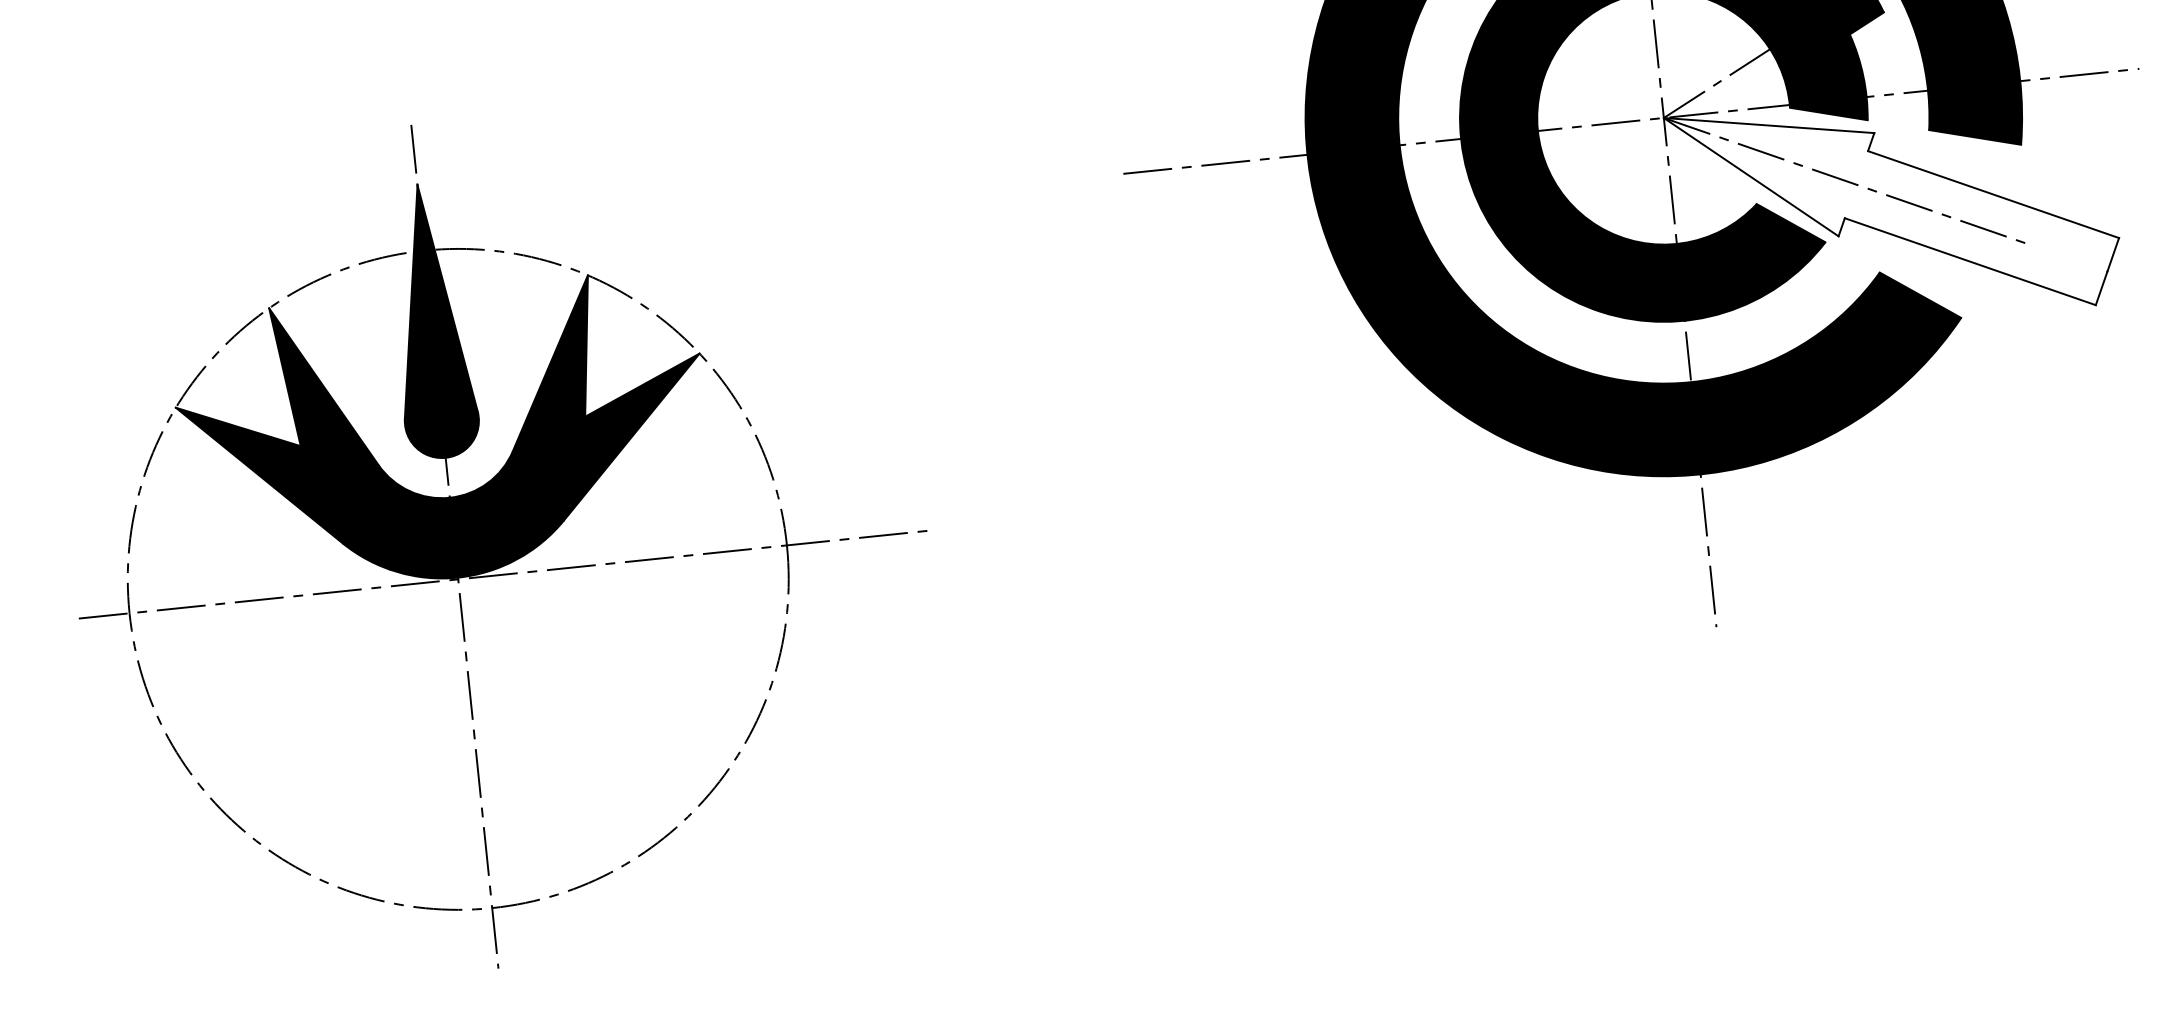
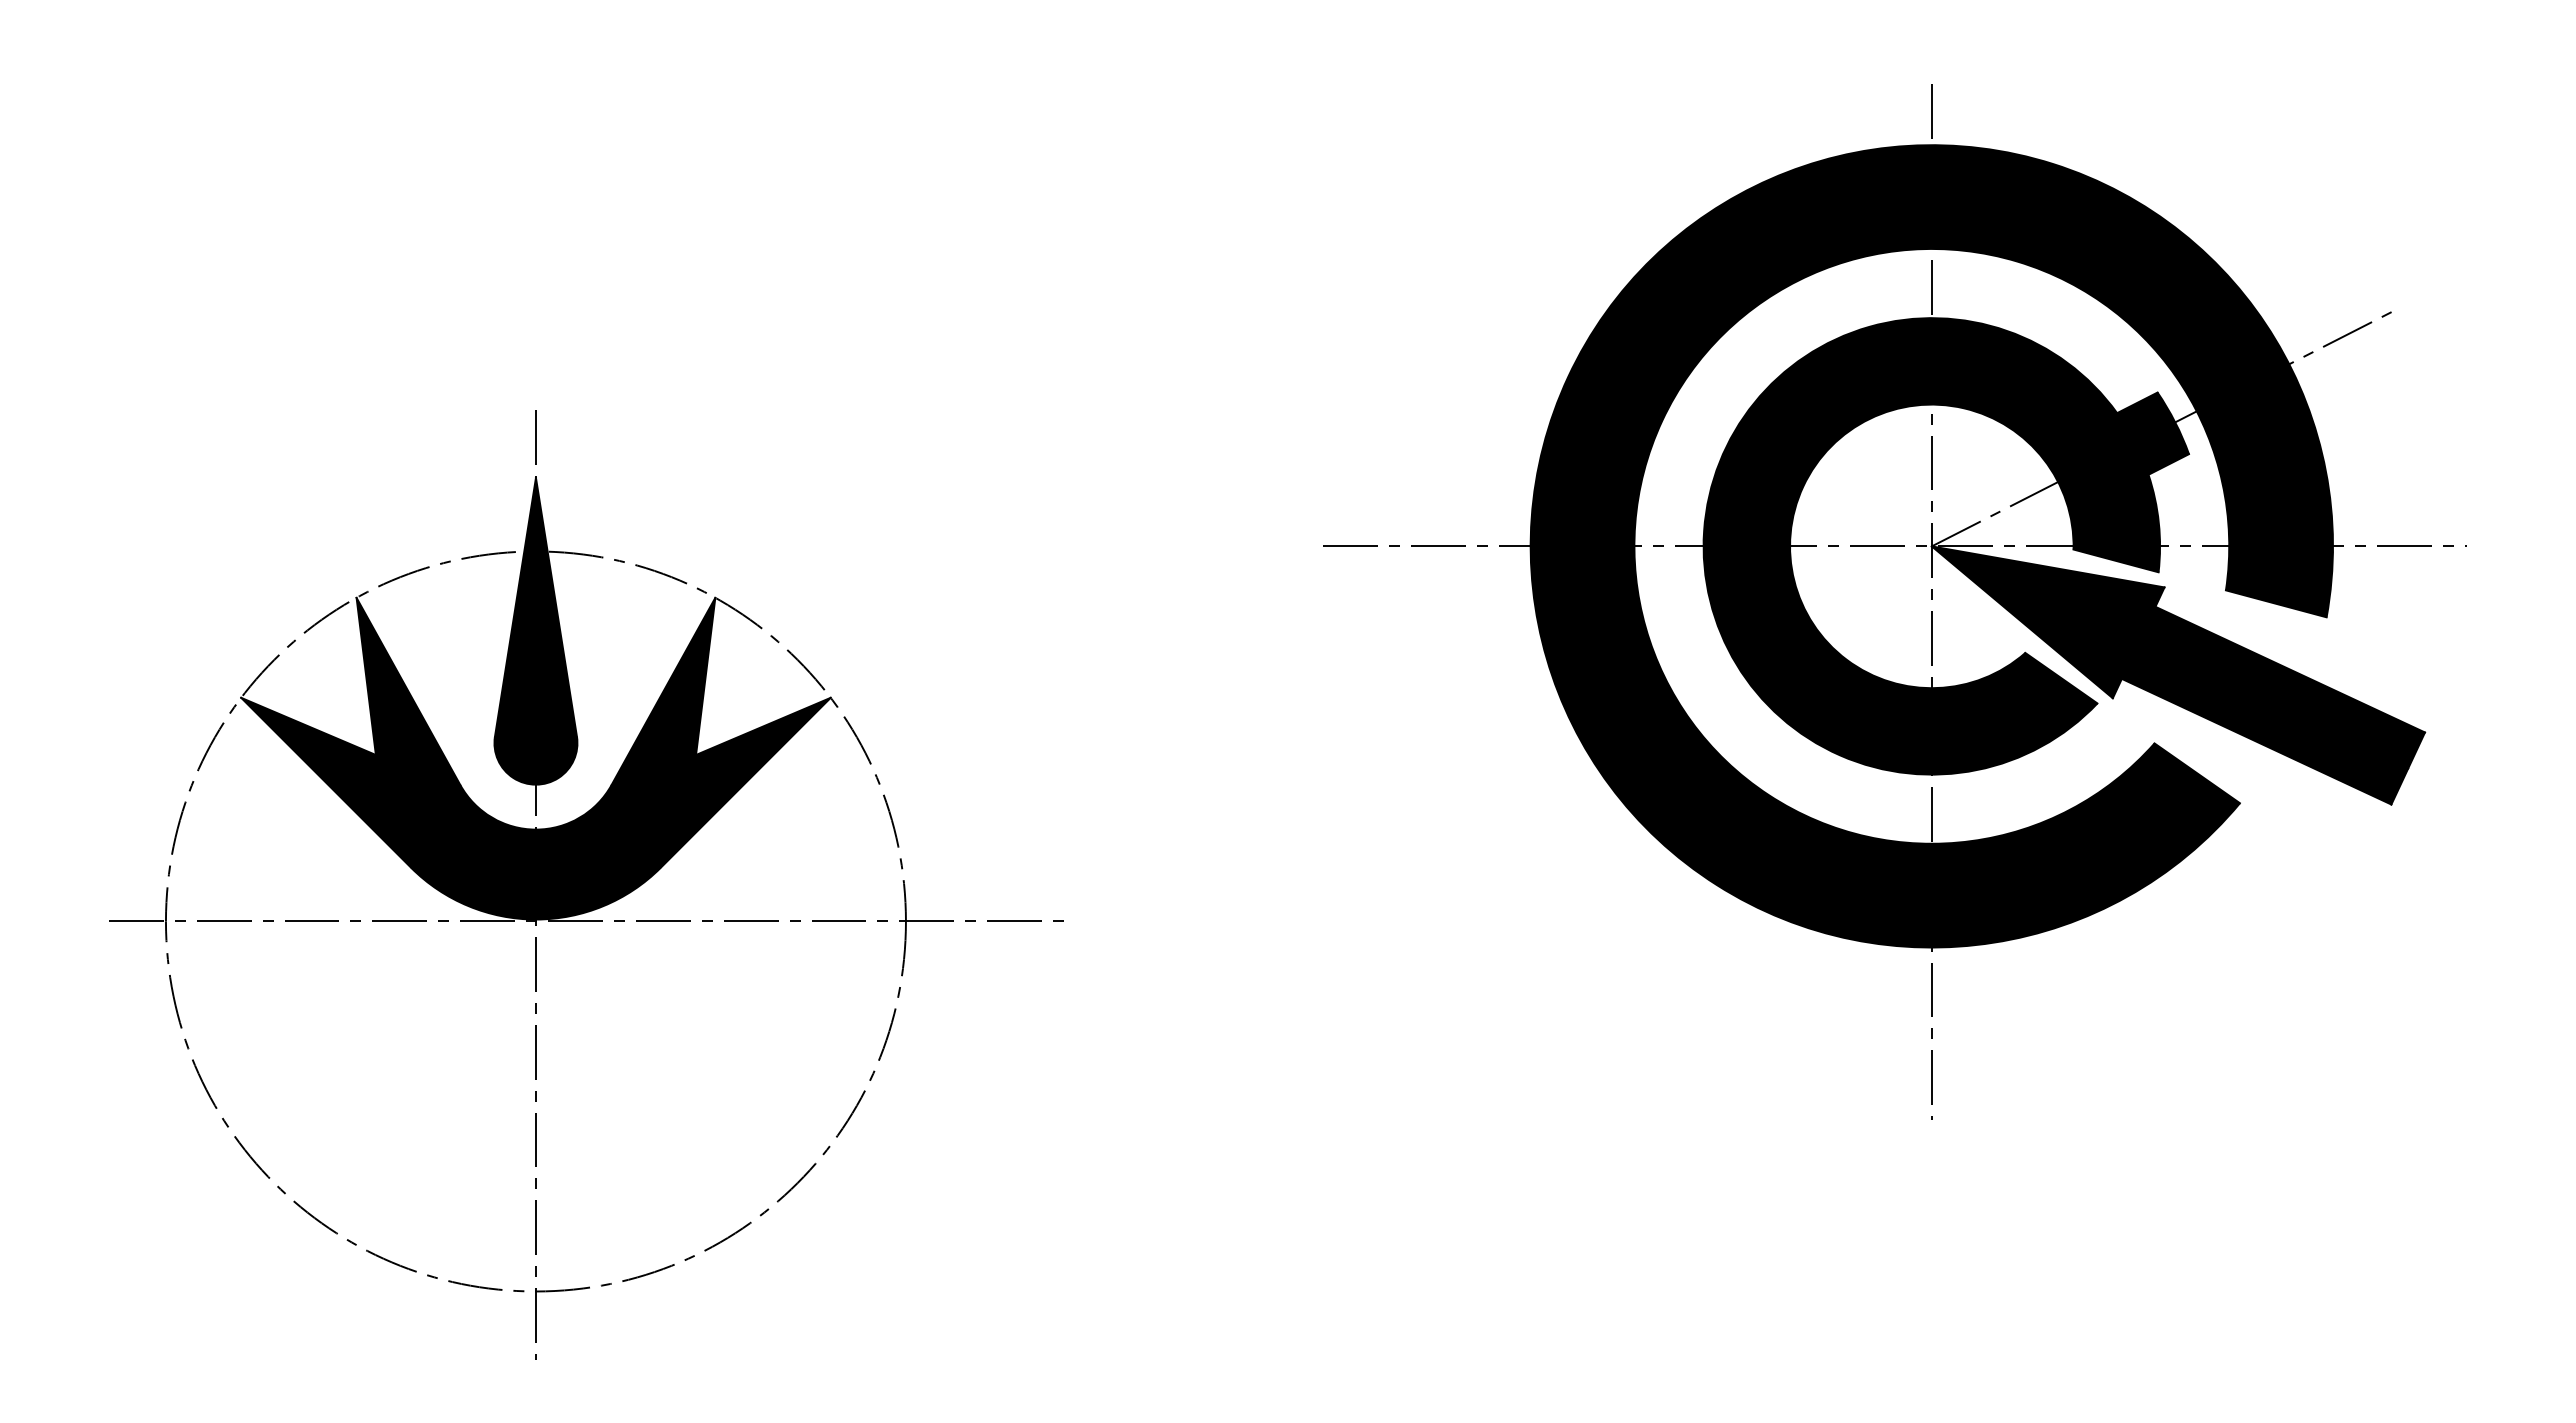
fill: (1893, 210) -> (2177, 675), added

